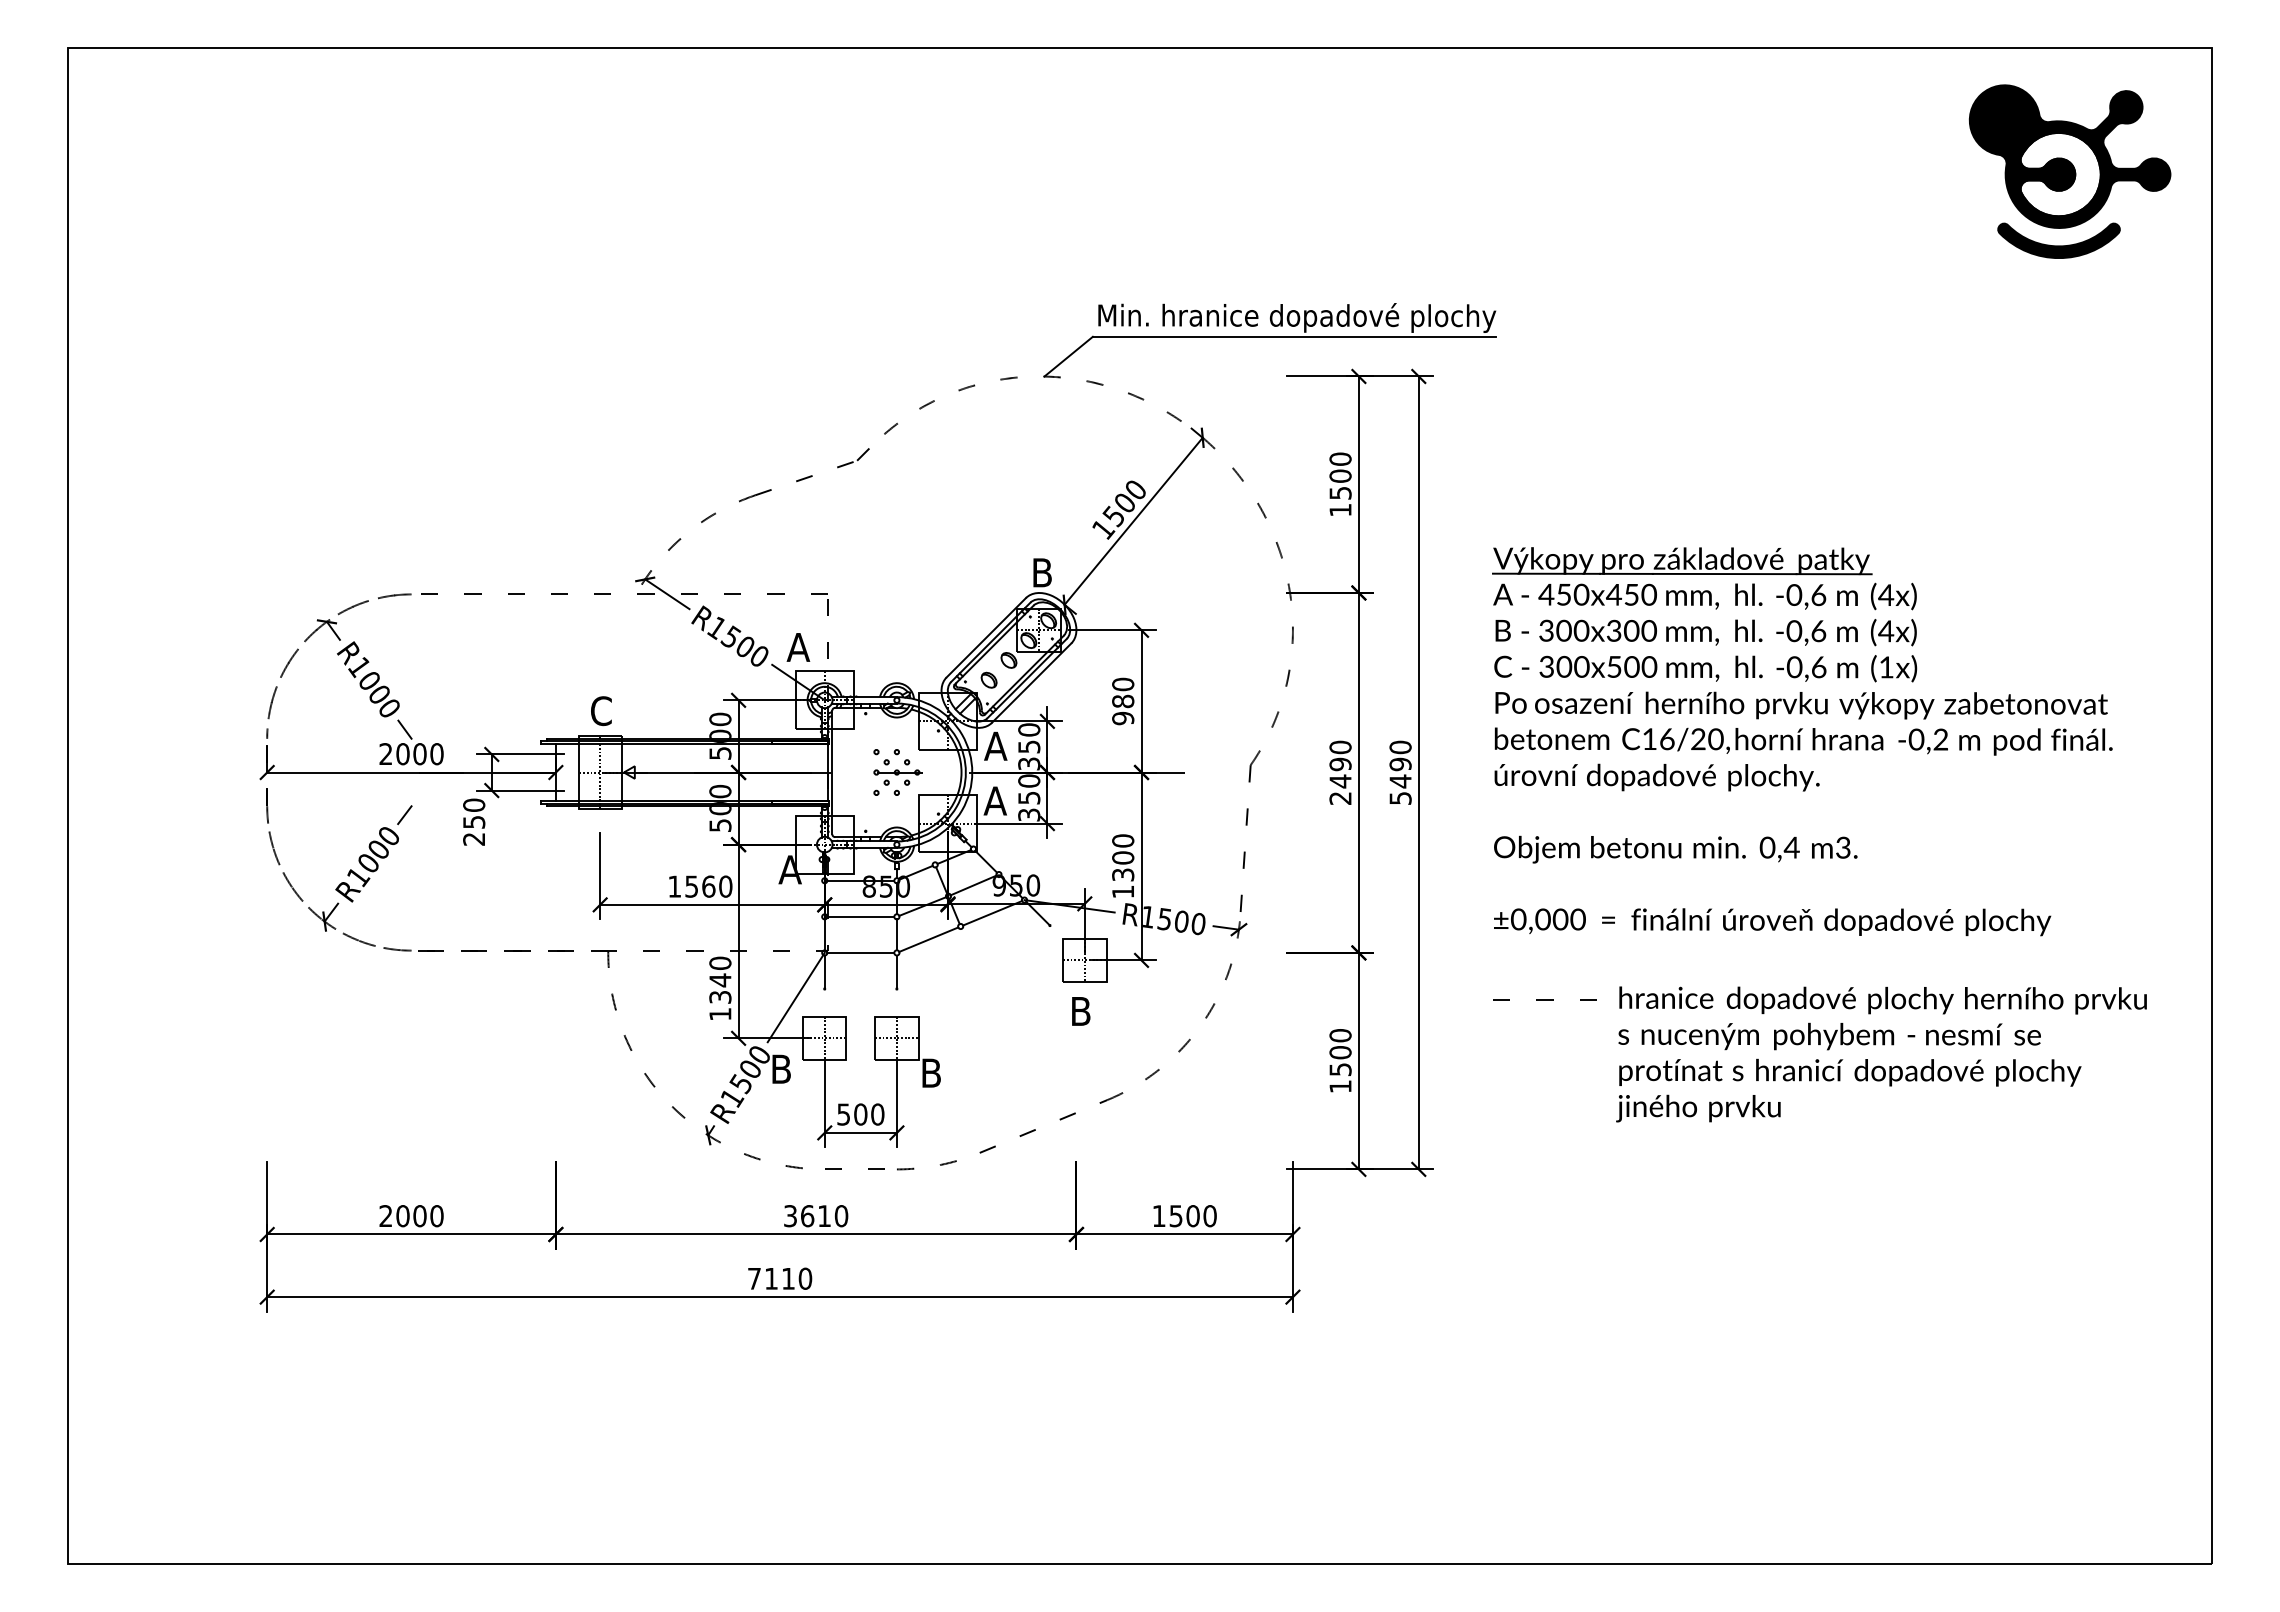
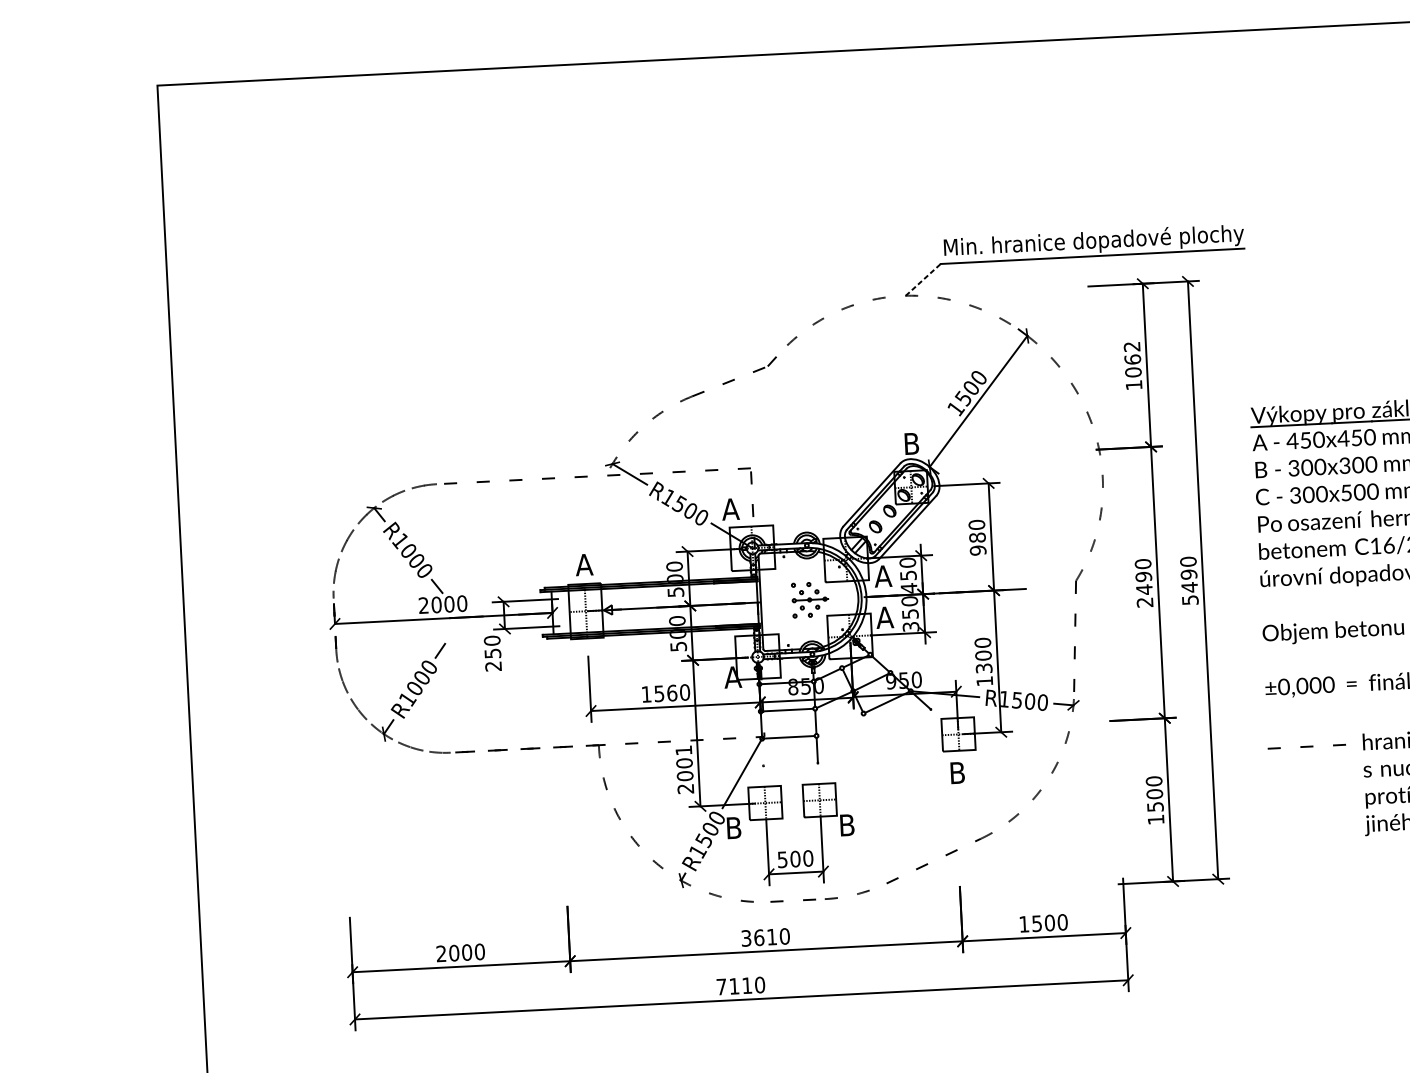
line: (1069, 356) -> (923, 279), solid -> dashed
text: (1340, 475) -> (1132, 359), 1500 -> 1062
text: (600, 711) -> (583, 565), C -> A
text: (1029, 764) -> (909, 588), 350 -> 450
line: (928, 939) -> (839, 724), removed
line: (824, 972) -> (762, 753), removed
text: (720, 988) -> (684, 769), 1340 -> 2001

